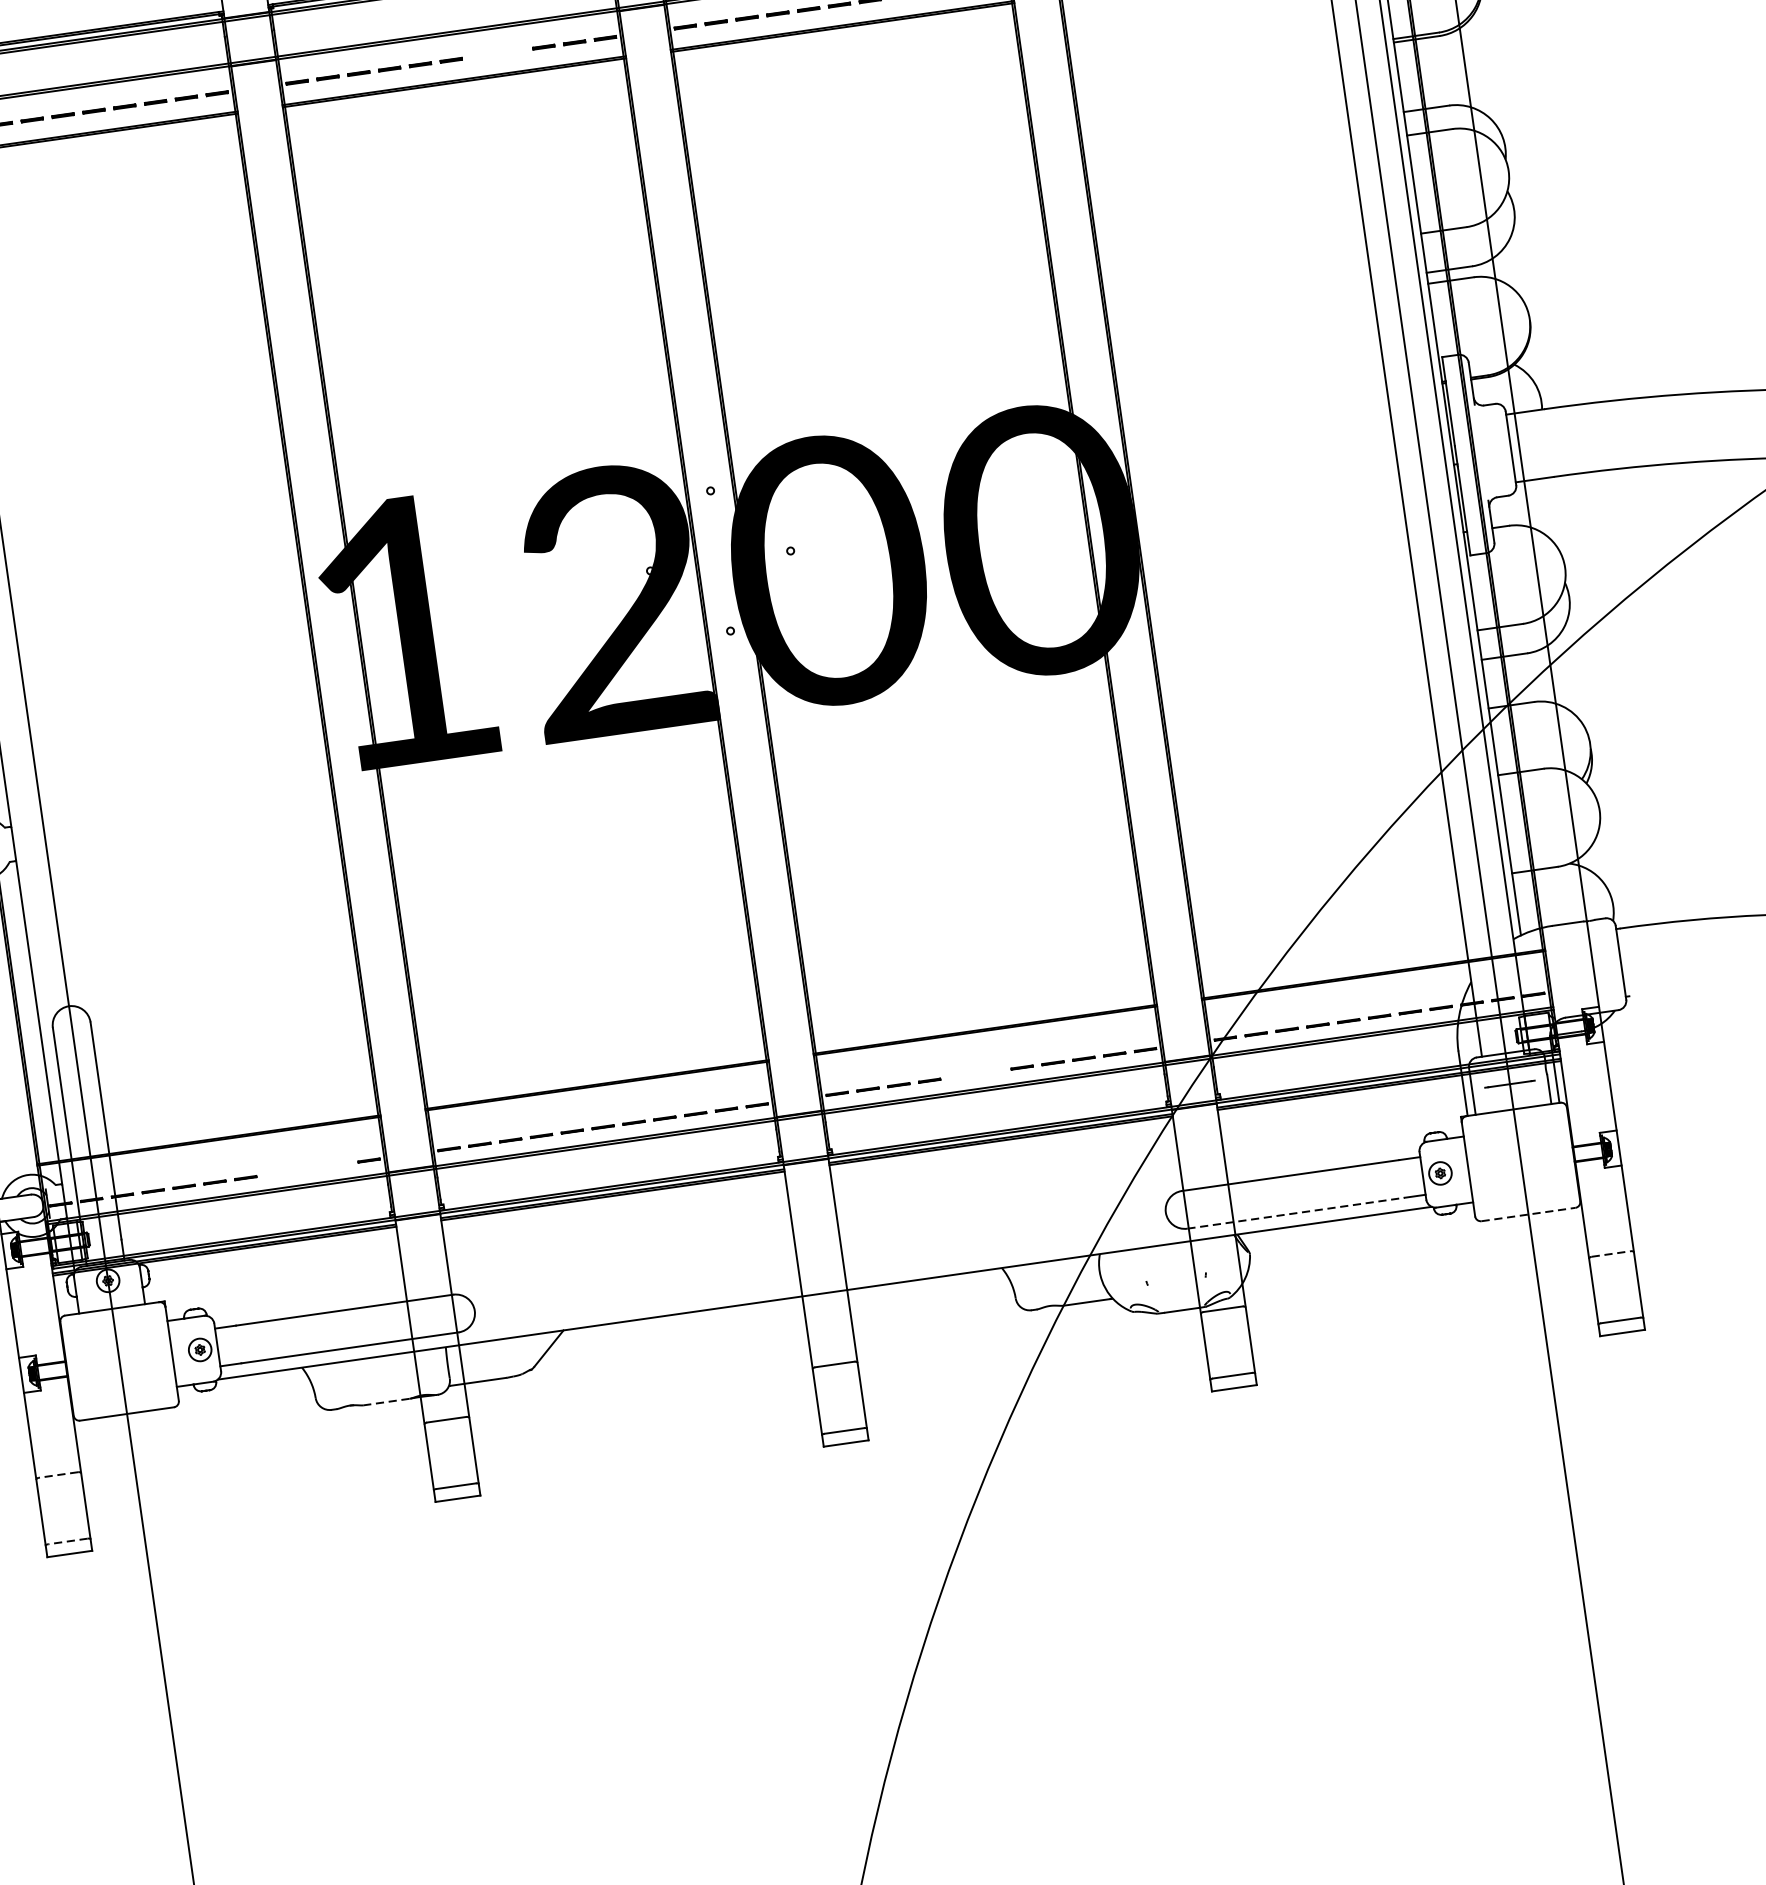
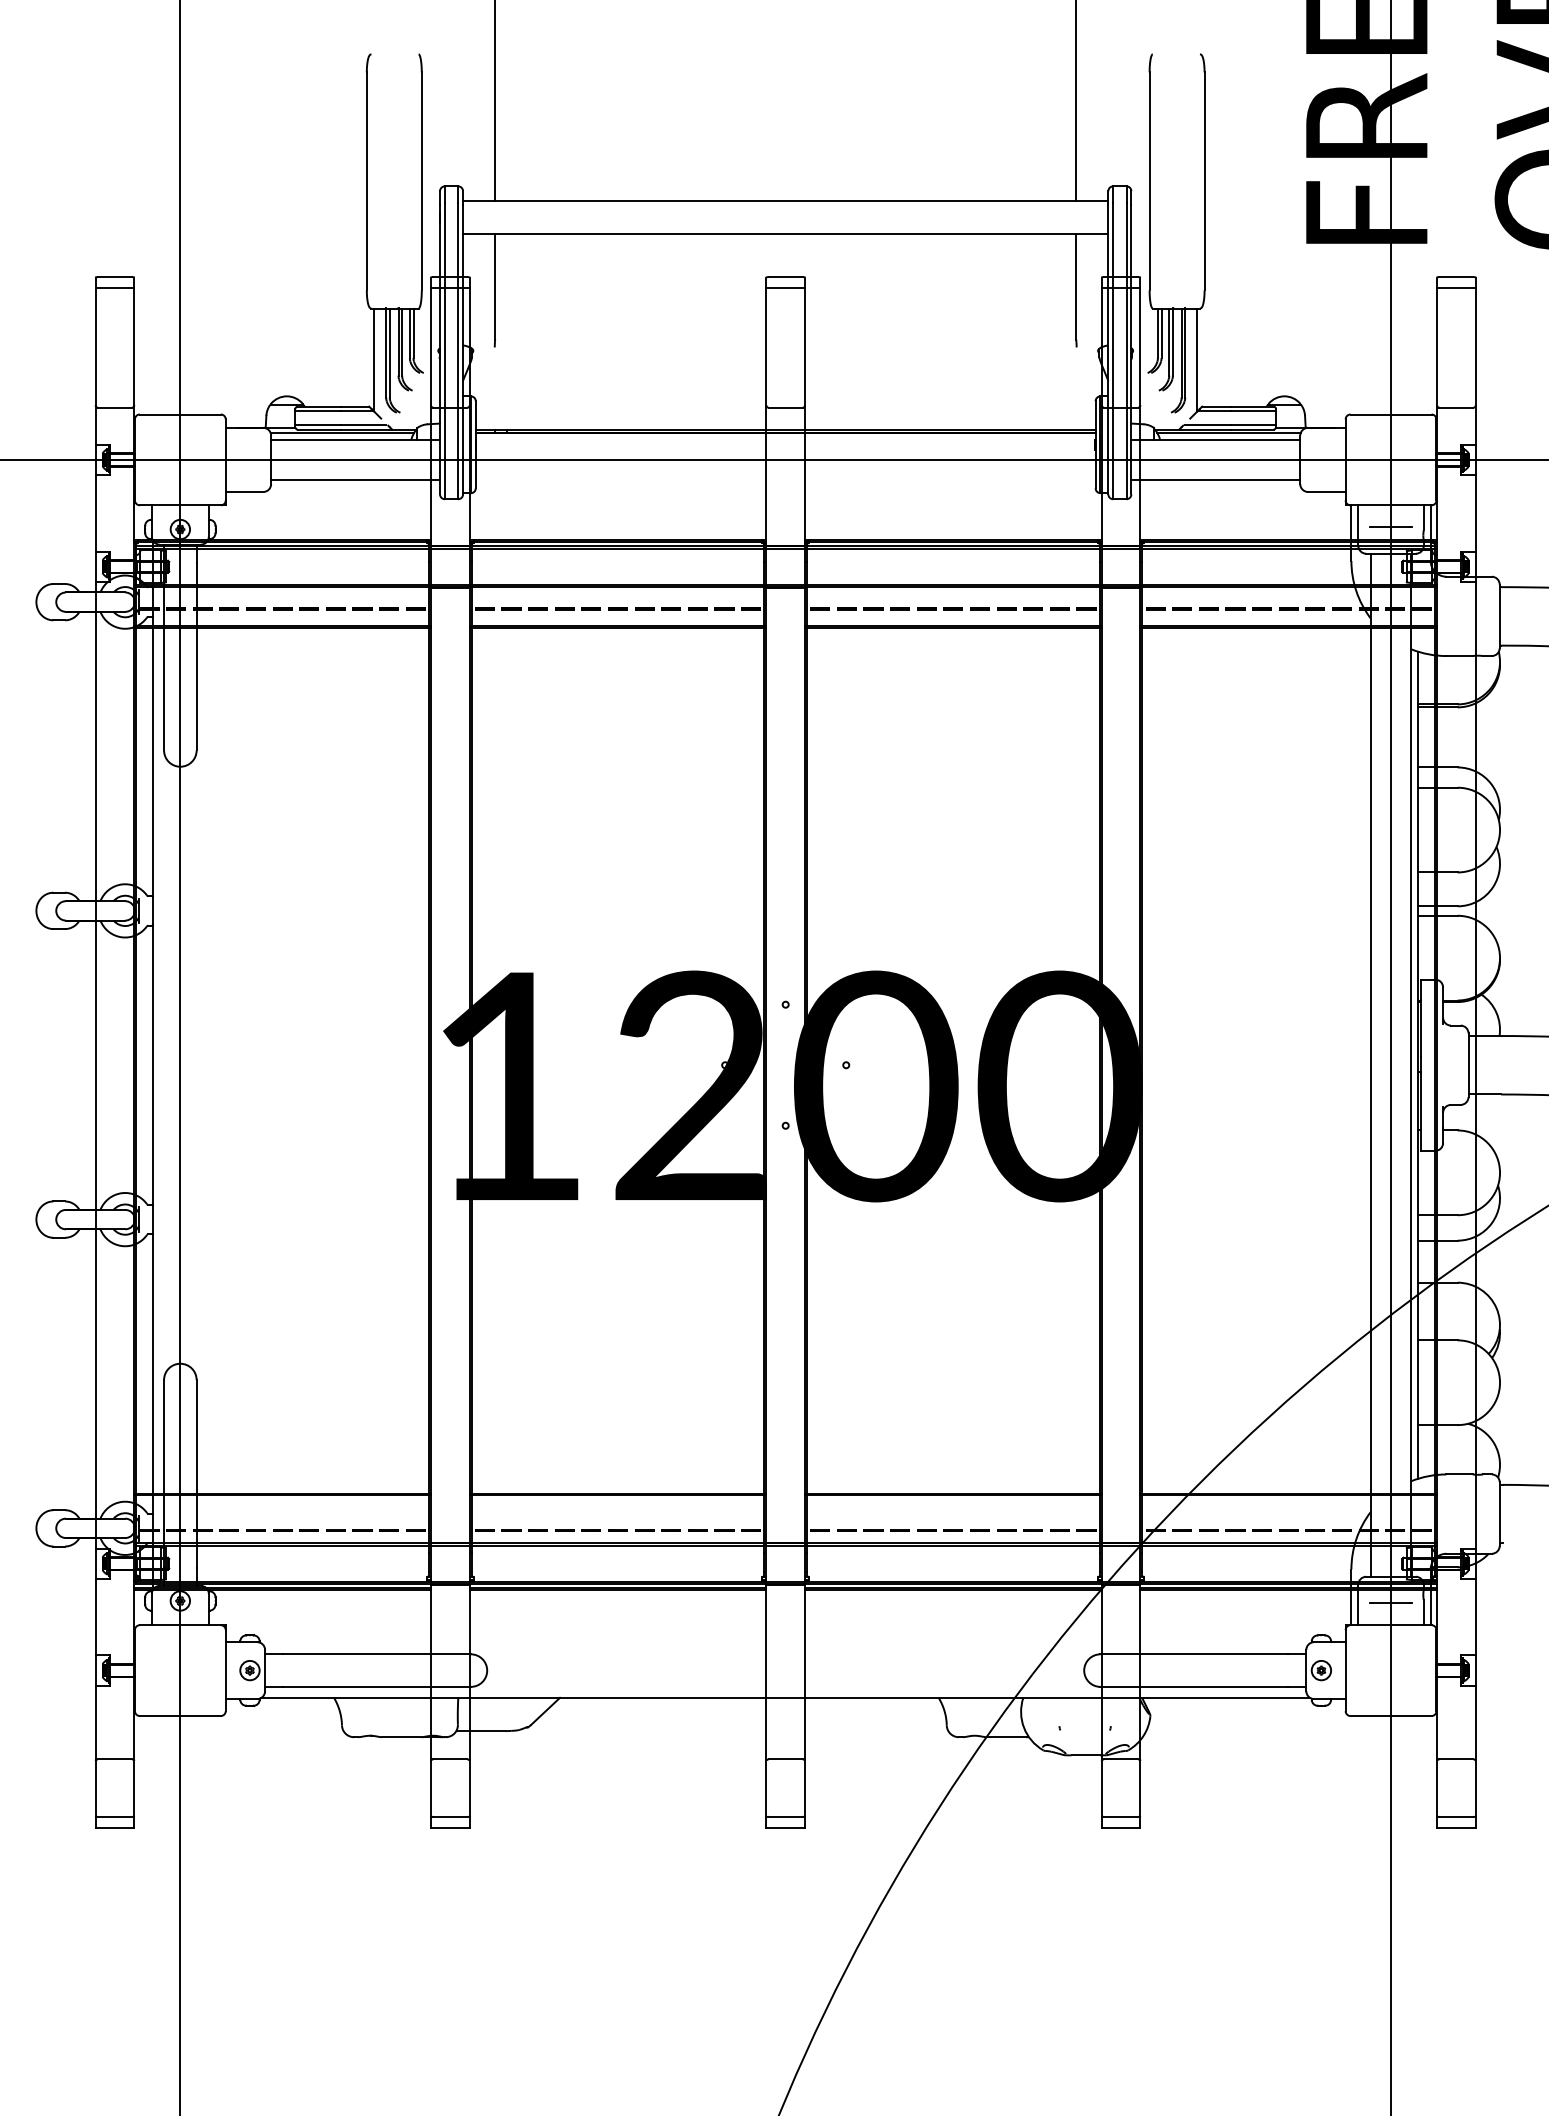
line: (493, 53) -> (654, 608), added
line: (971, 1074) -> (936, 1530), added
line: (307, 1169) -> (362, 1530), added
line: (1296, 1212) -> (1194, 1686), dashed -> solid
line: (1529, 1215) -> (1391, 1716), dashed -> solid
line: (1611, 1254) -> (1456, 1759), dashed -> solid
line: (386, 1402) -> (401, 1737), dashed -> solid
line: (58, 1475) -> (114, 1759), dashed -> solid
line: (67, 1541) -> (114, 1816), dashed -> solid

